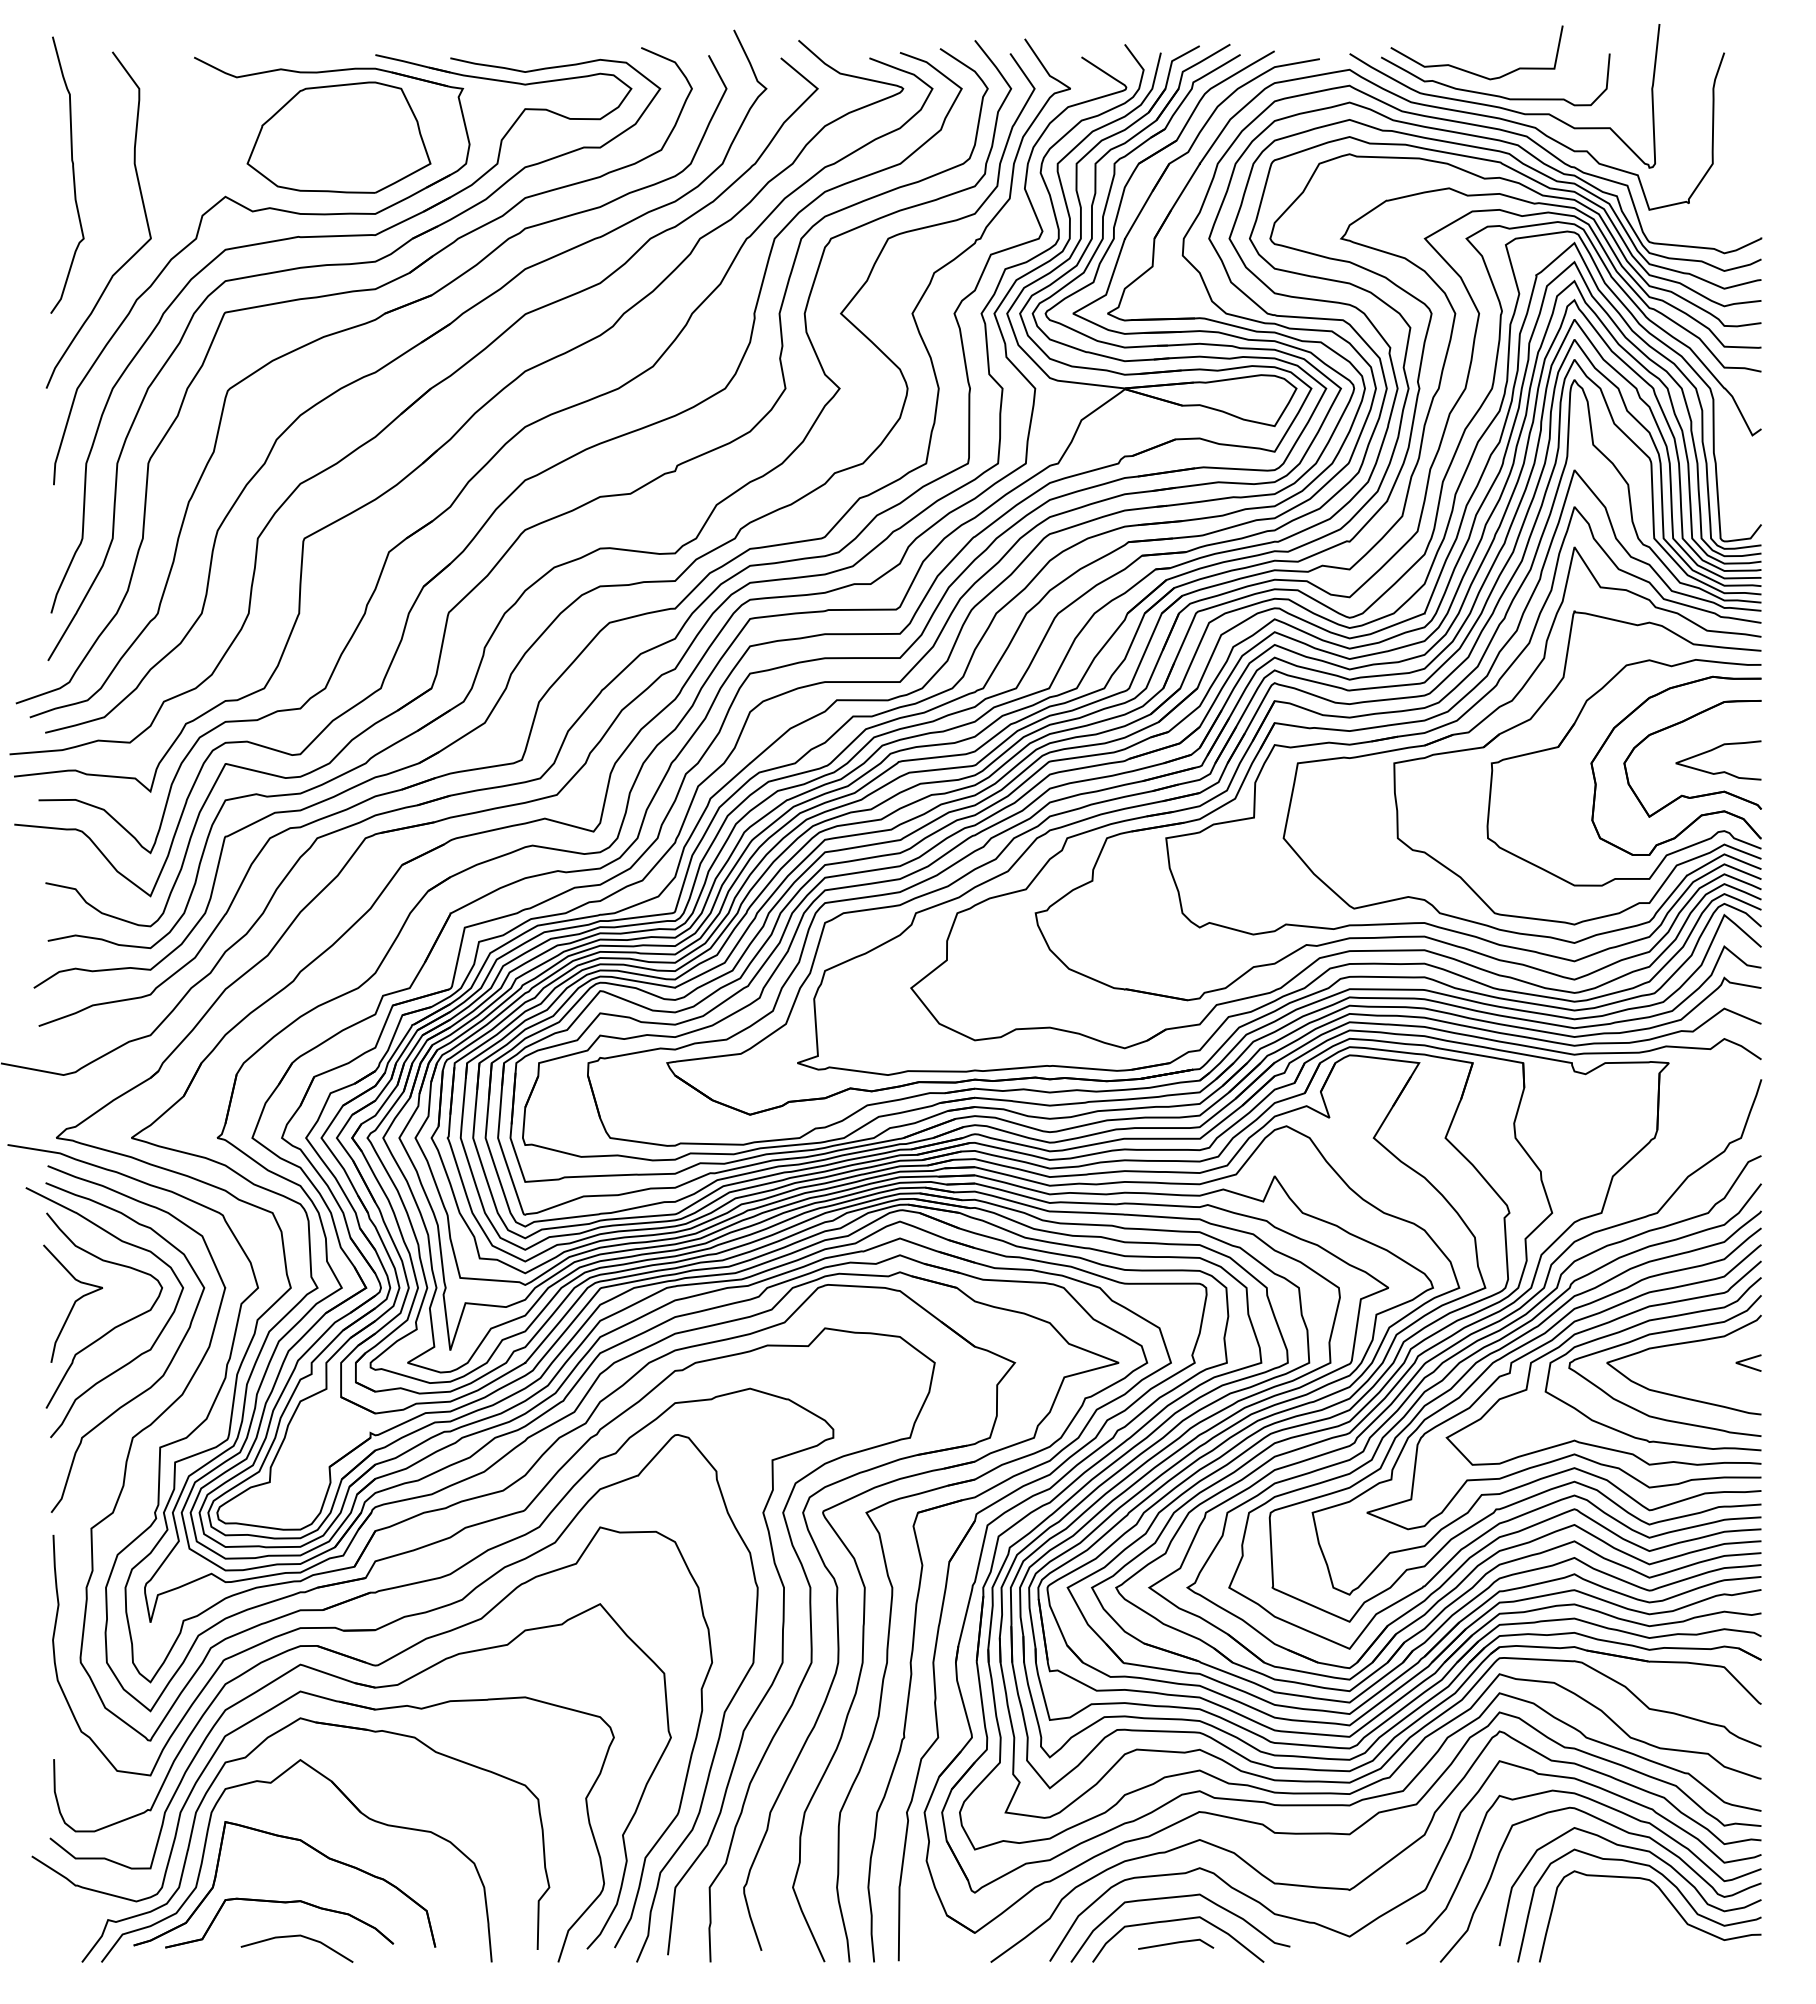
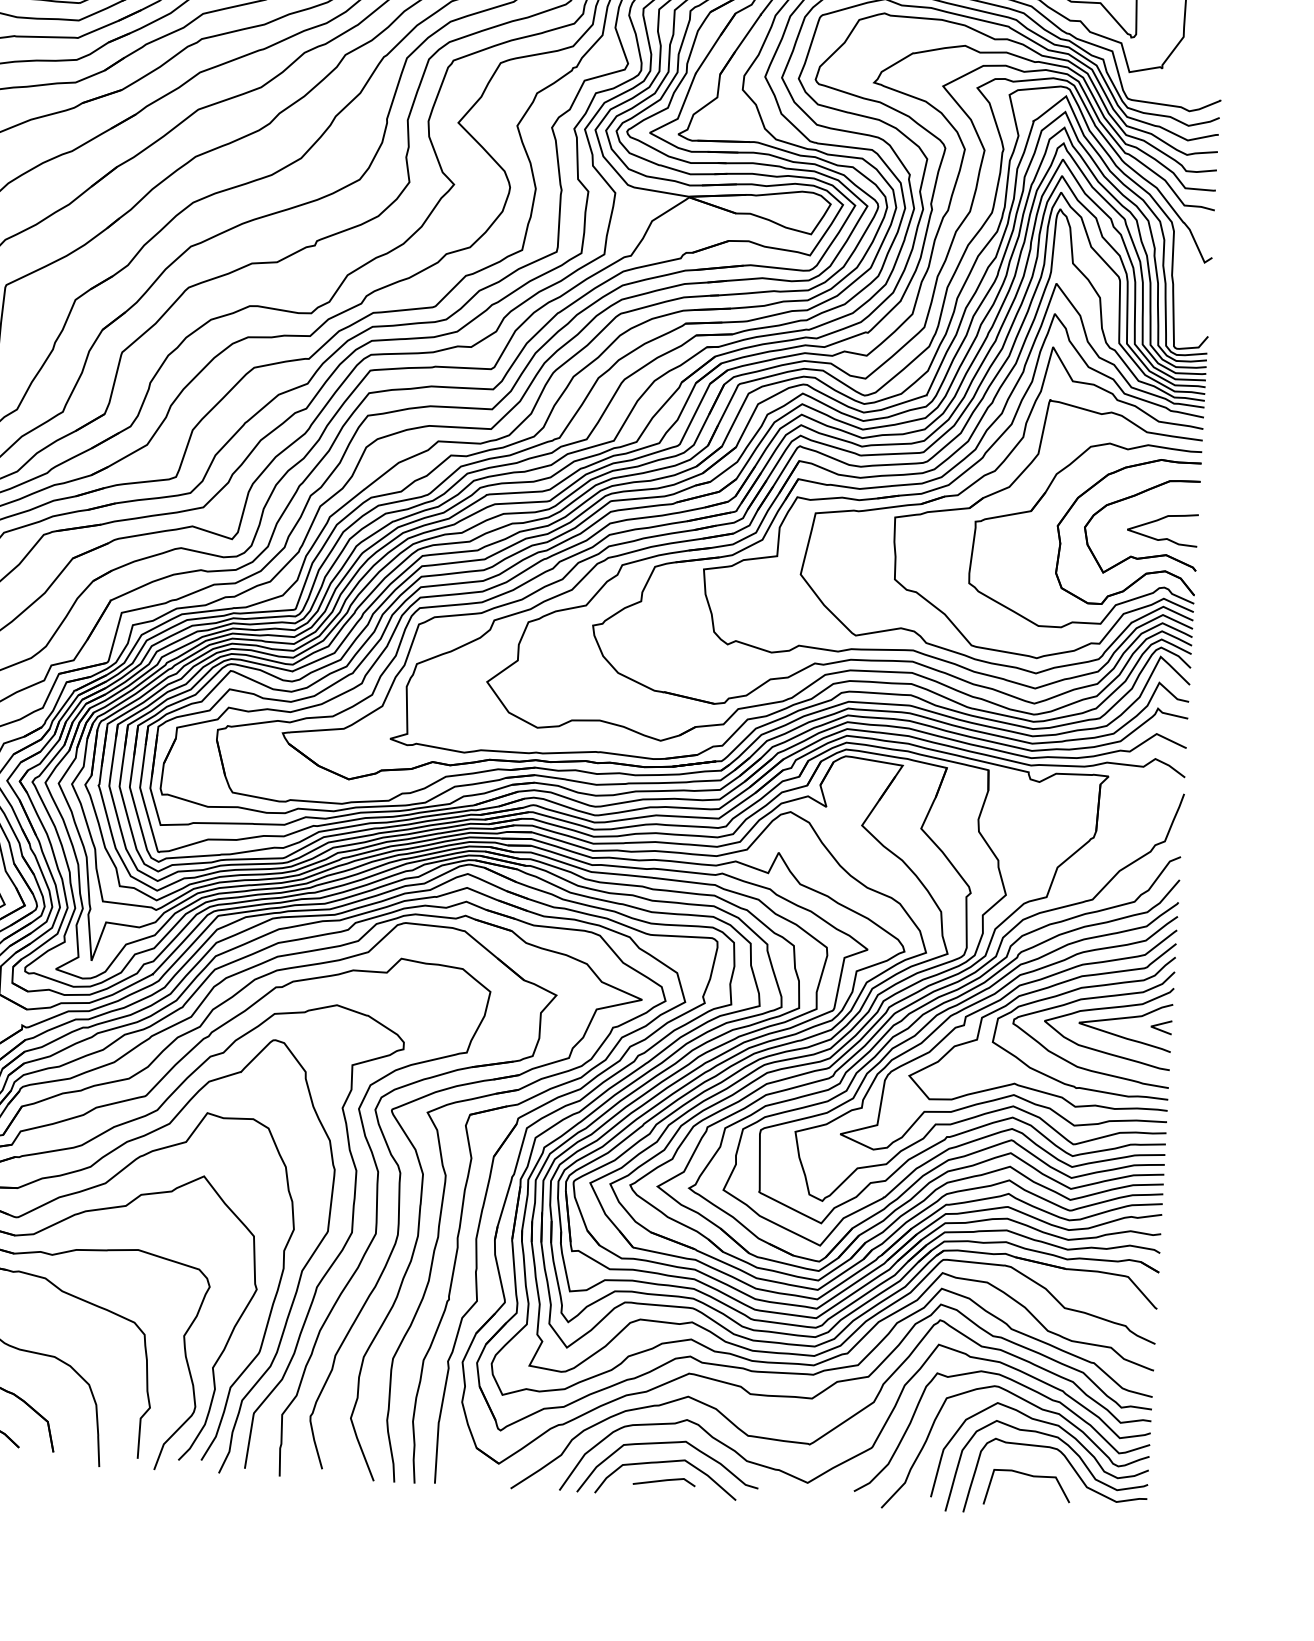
curve: (1703, 1355) -> (1124, 1019), added
curve: (1617, 1914) -> (1029, 1476), added

